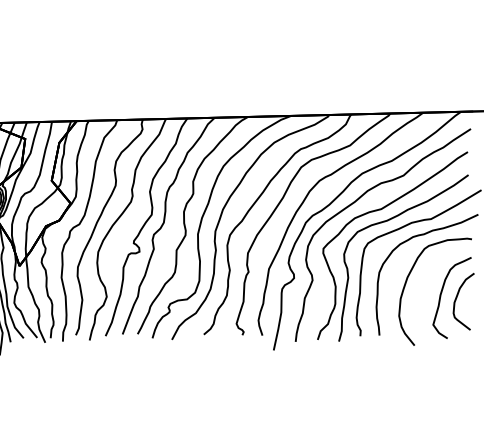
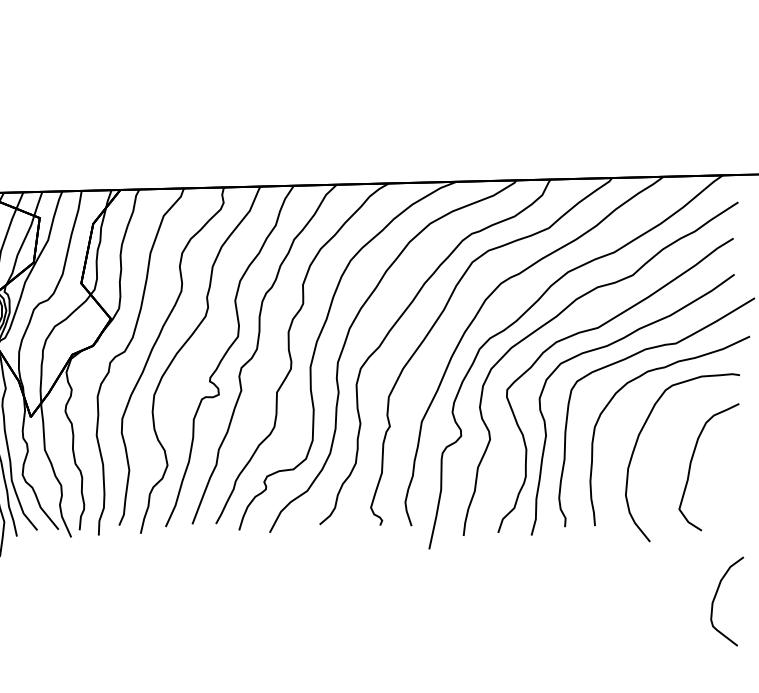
curve: (457, 298) -> (717, 596), moved

